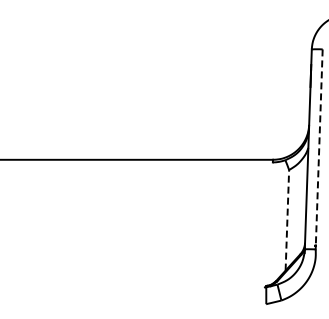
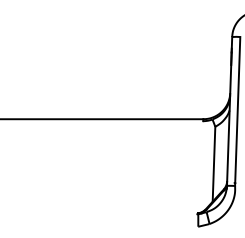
line: (319, 147) -> (237, 110), dashed -> solid
line: (287, 219) -> (214, 163), dashed -> solid

